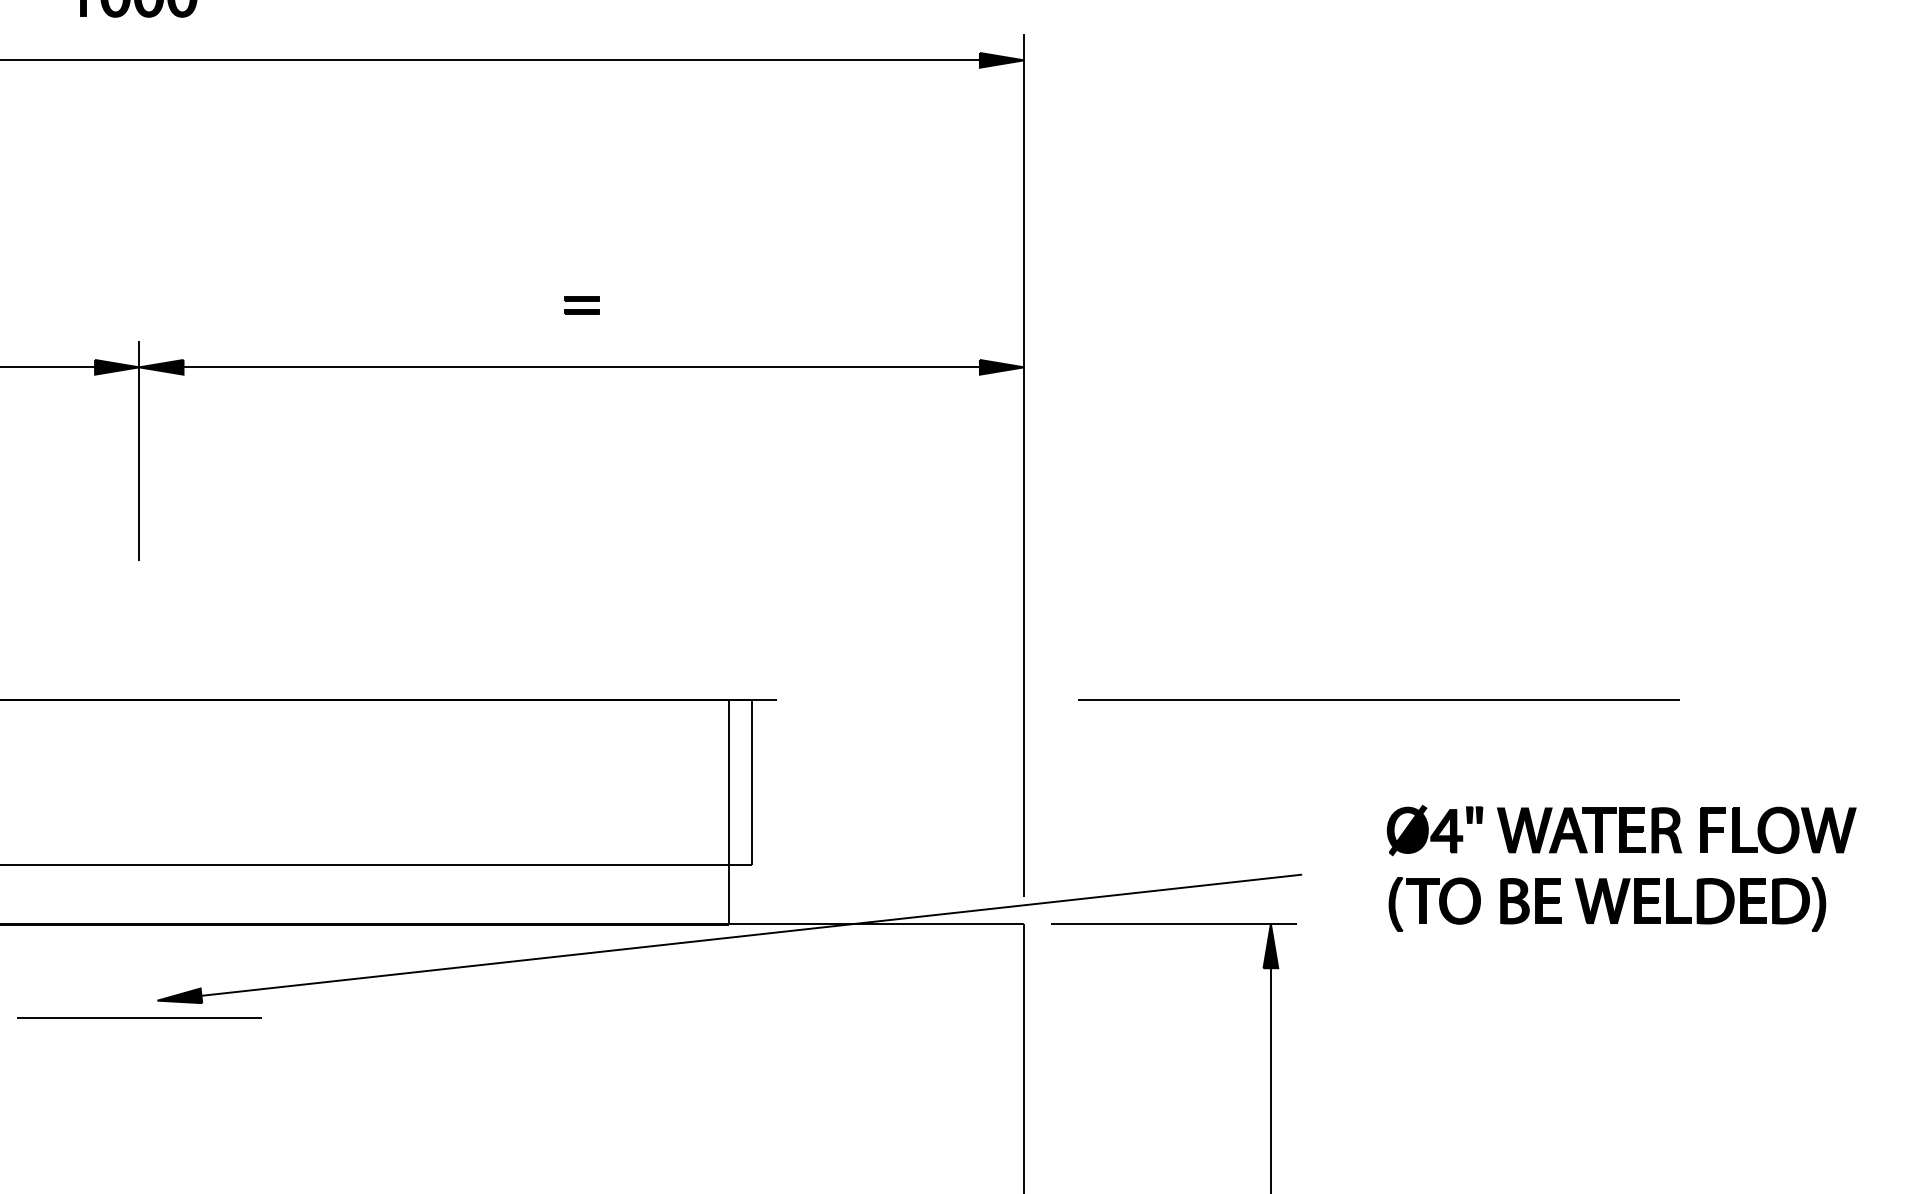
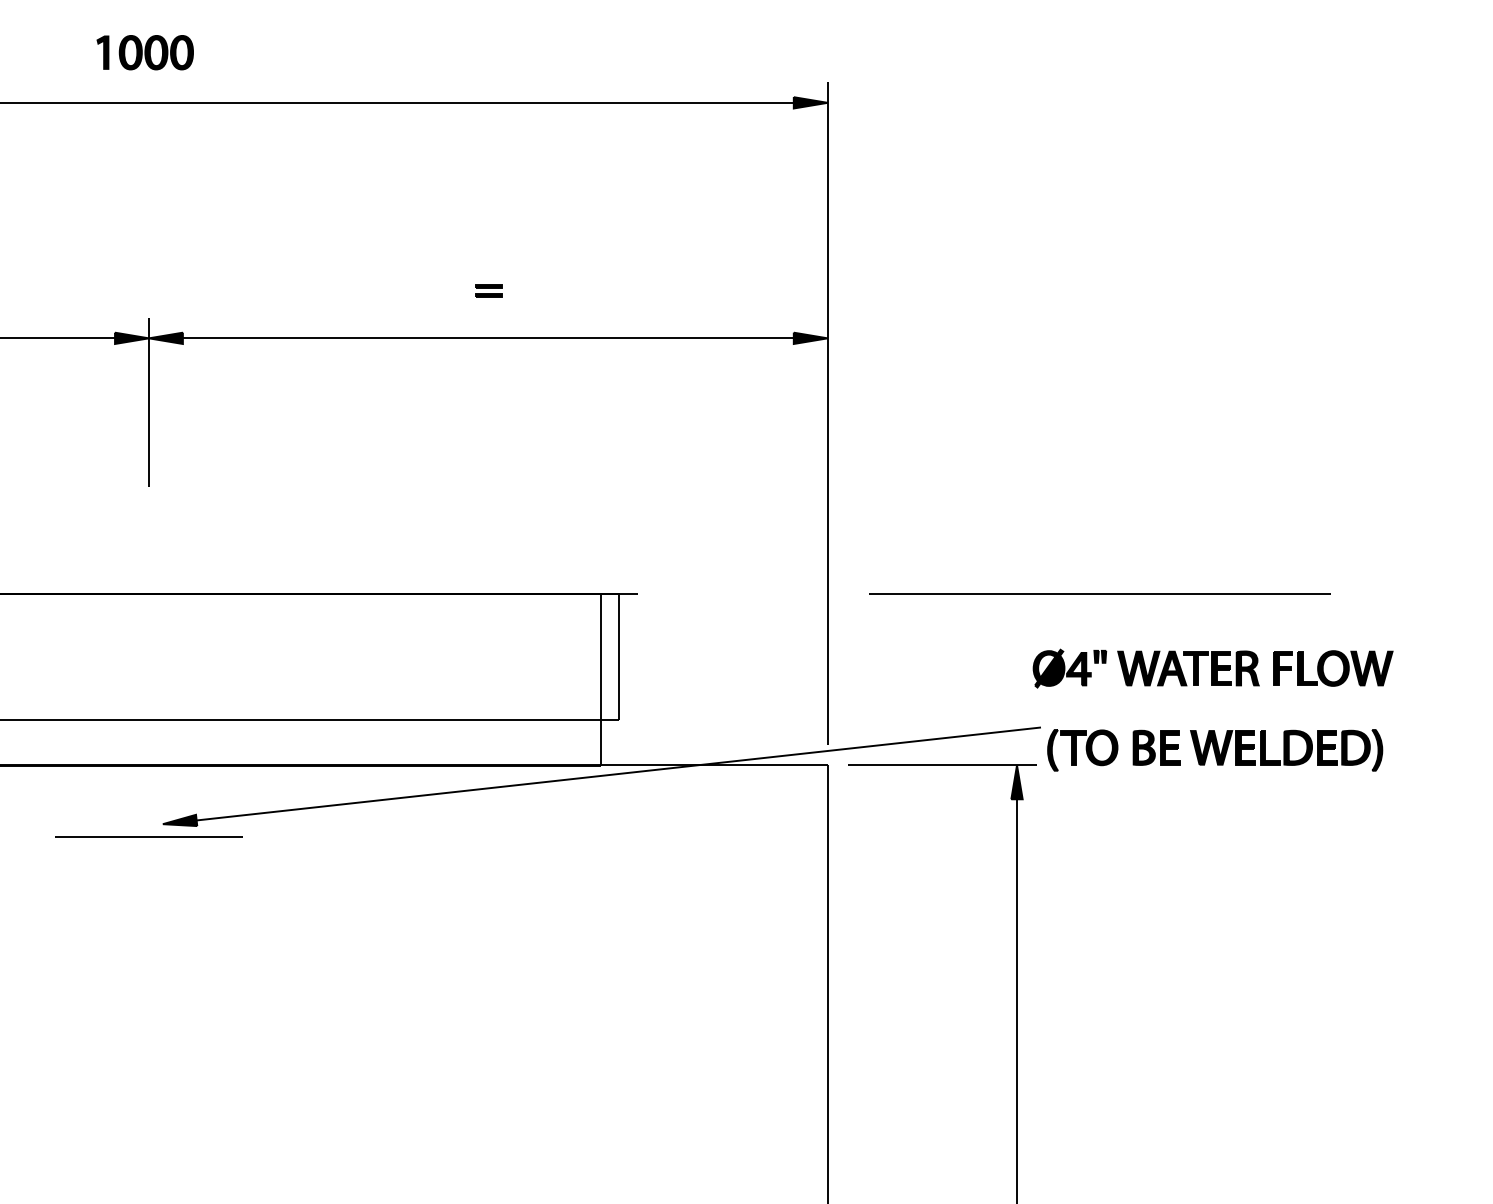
part: (1620, 830) -> (1212, 668), moved
part: (1607, 904) -> (1215, 750), moved

